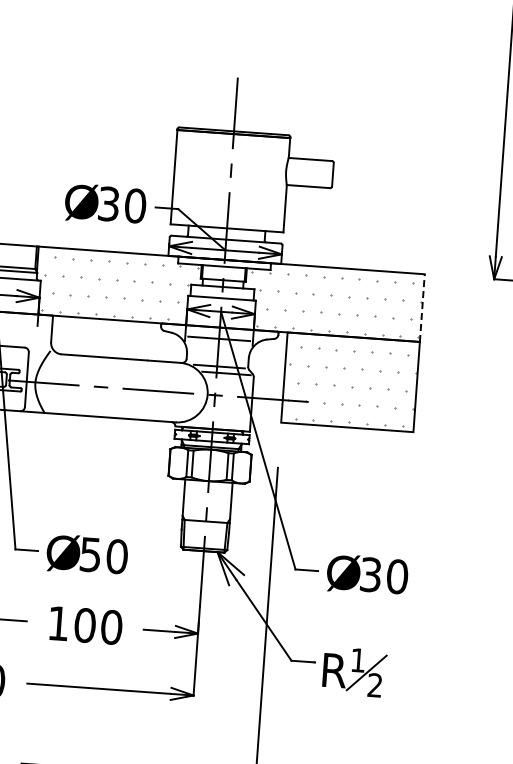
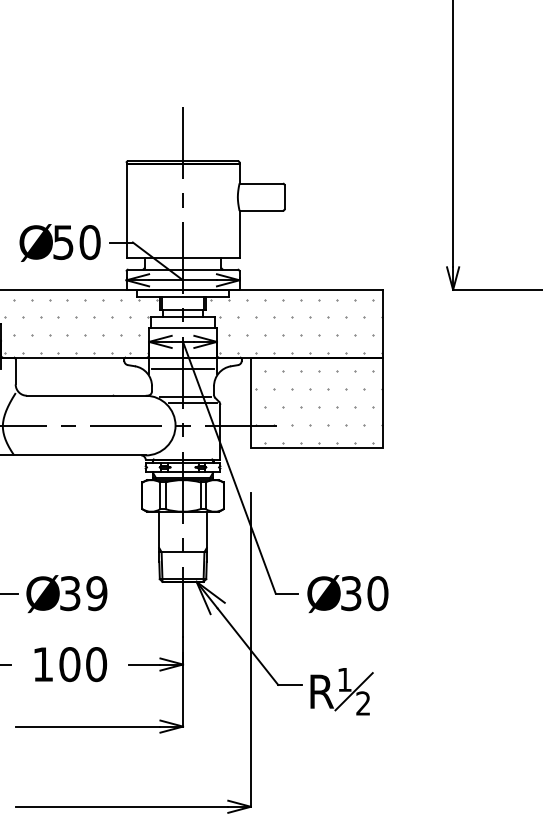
text: (108, 204) -> (63, 242), 30 -> 50
line: (422, 307) -> (383, 323), dashed -> solid
text: (103, 555) -> (83, 593), 50 -> 39

